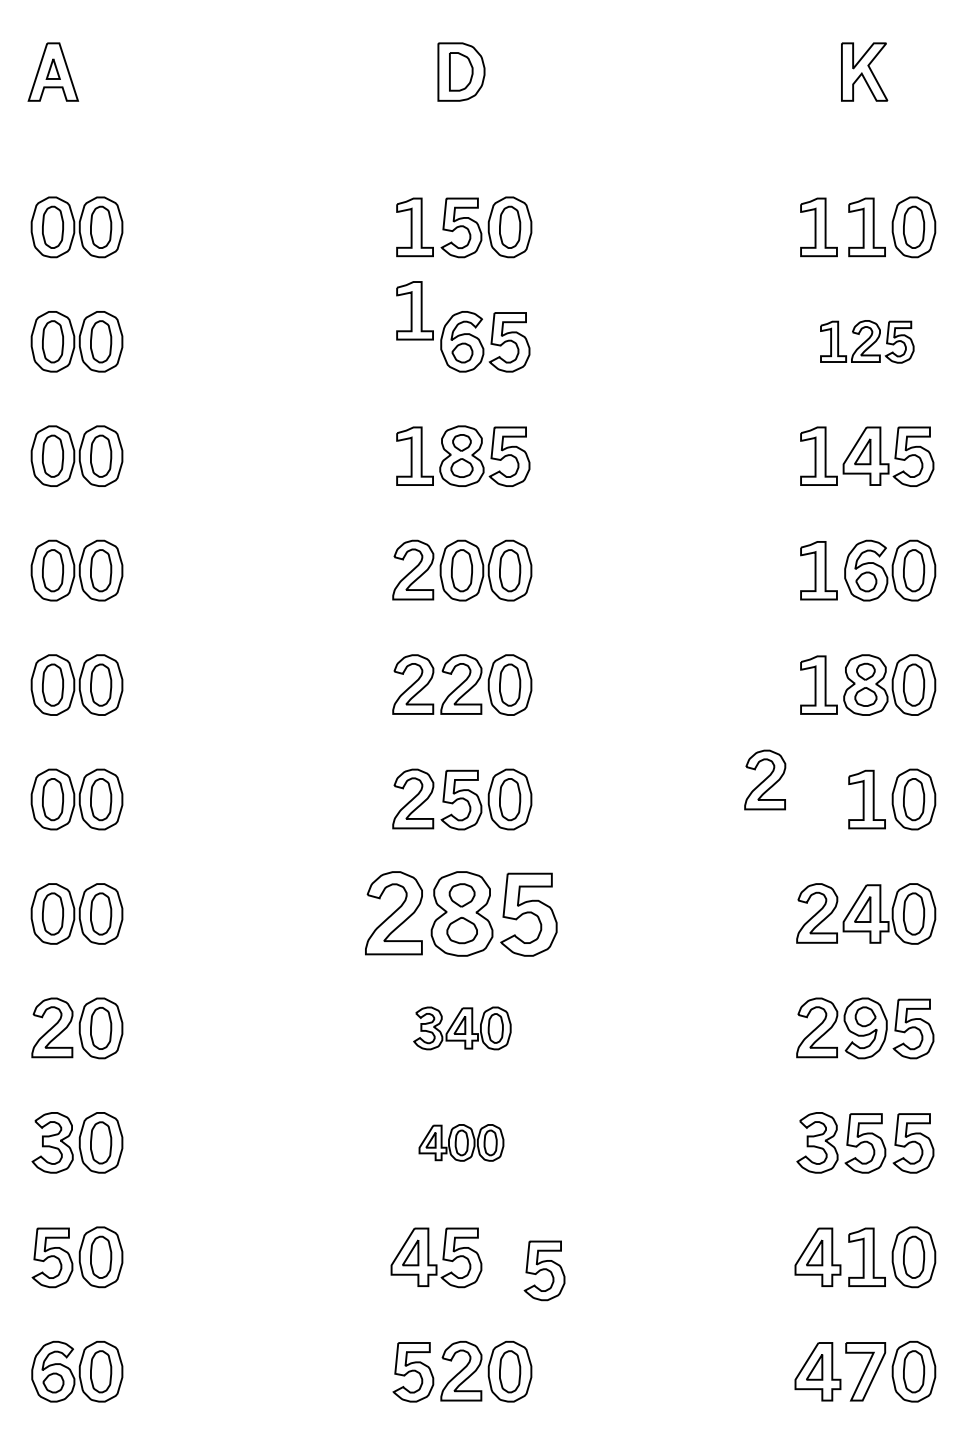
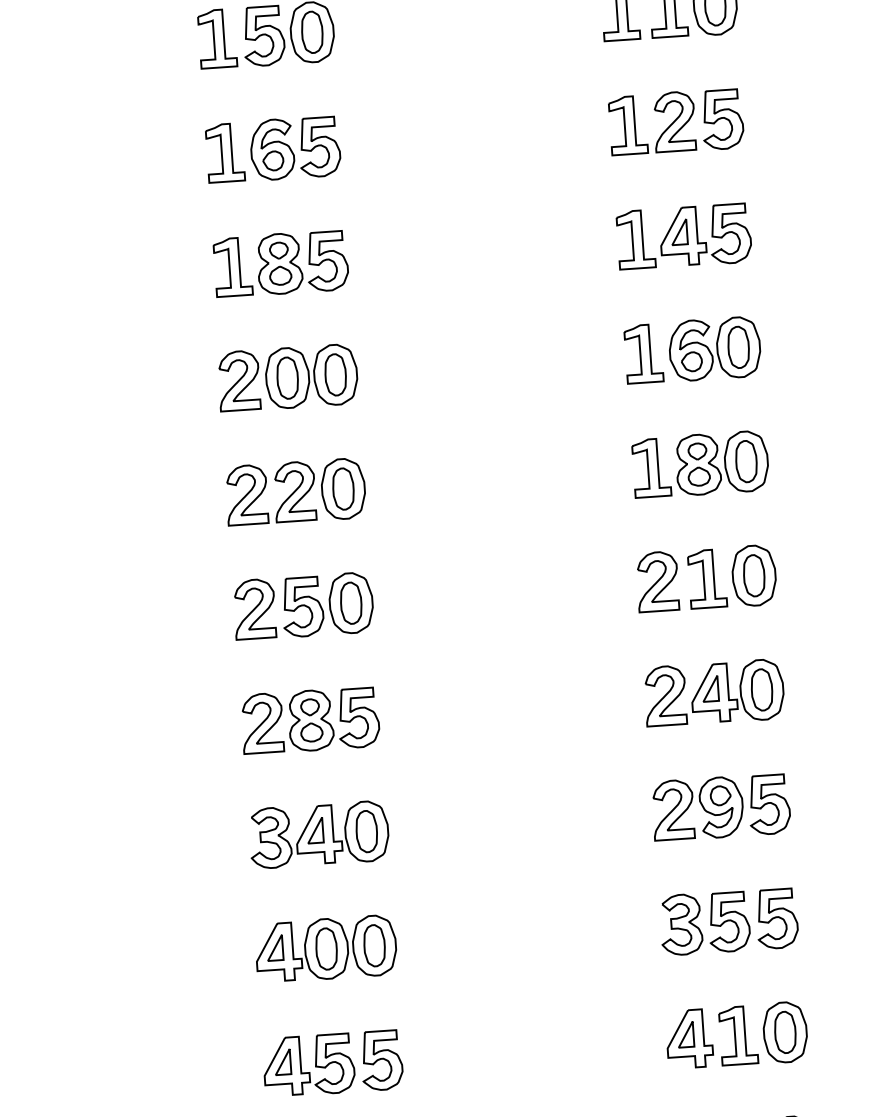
part: (414, 310) -> (224, 152), moved
part: (867, 341) -> (676, 121), size x1.43
part: (765, 779) -> (657, 581), moved
part: (461, 913) -> (310, 720), size x0.71
part: (462, 1028) -> (319, 834), size x1.43
part: (461, 1142) -> (326, 948), size x1.67
part: (544, 1270) -> (381, 1060), moved

